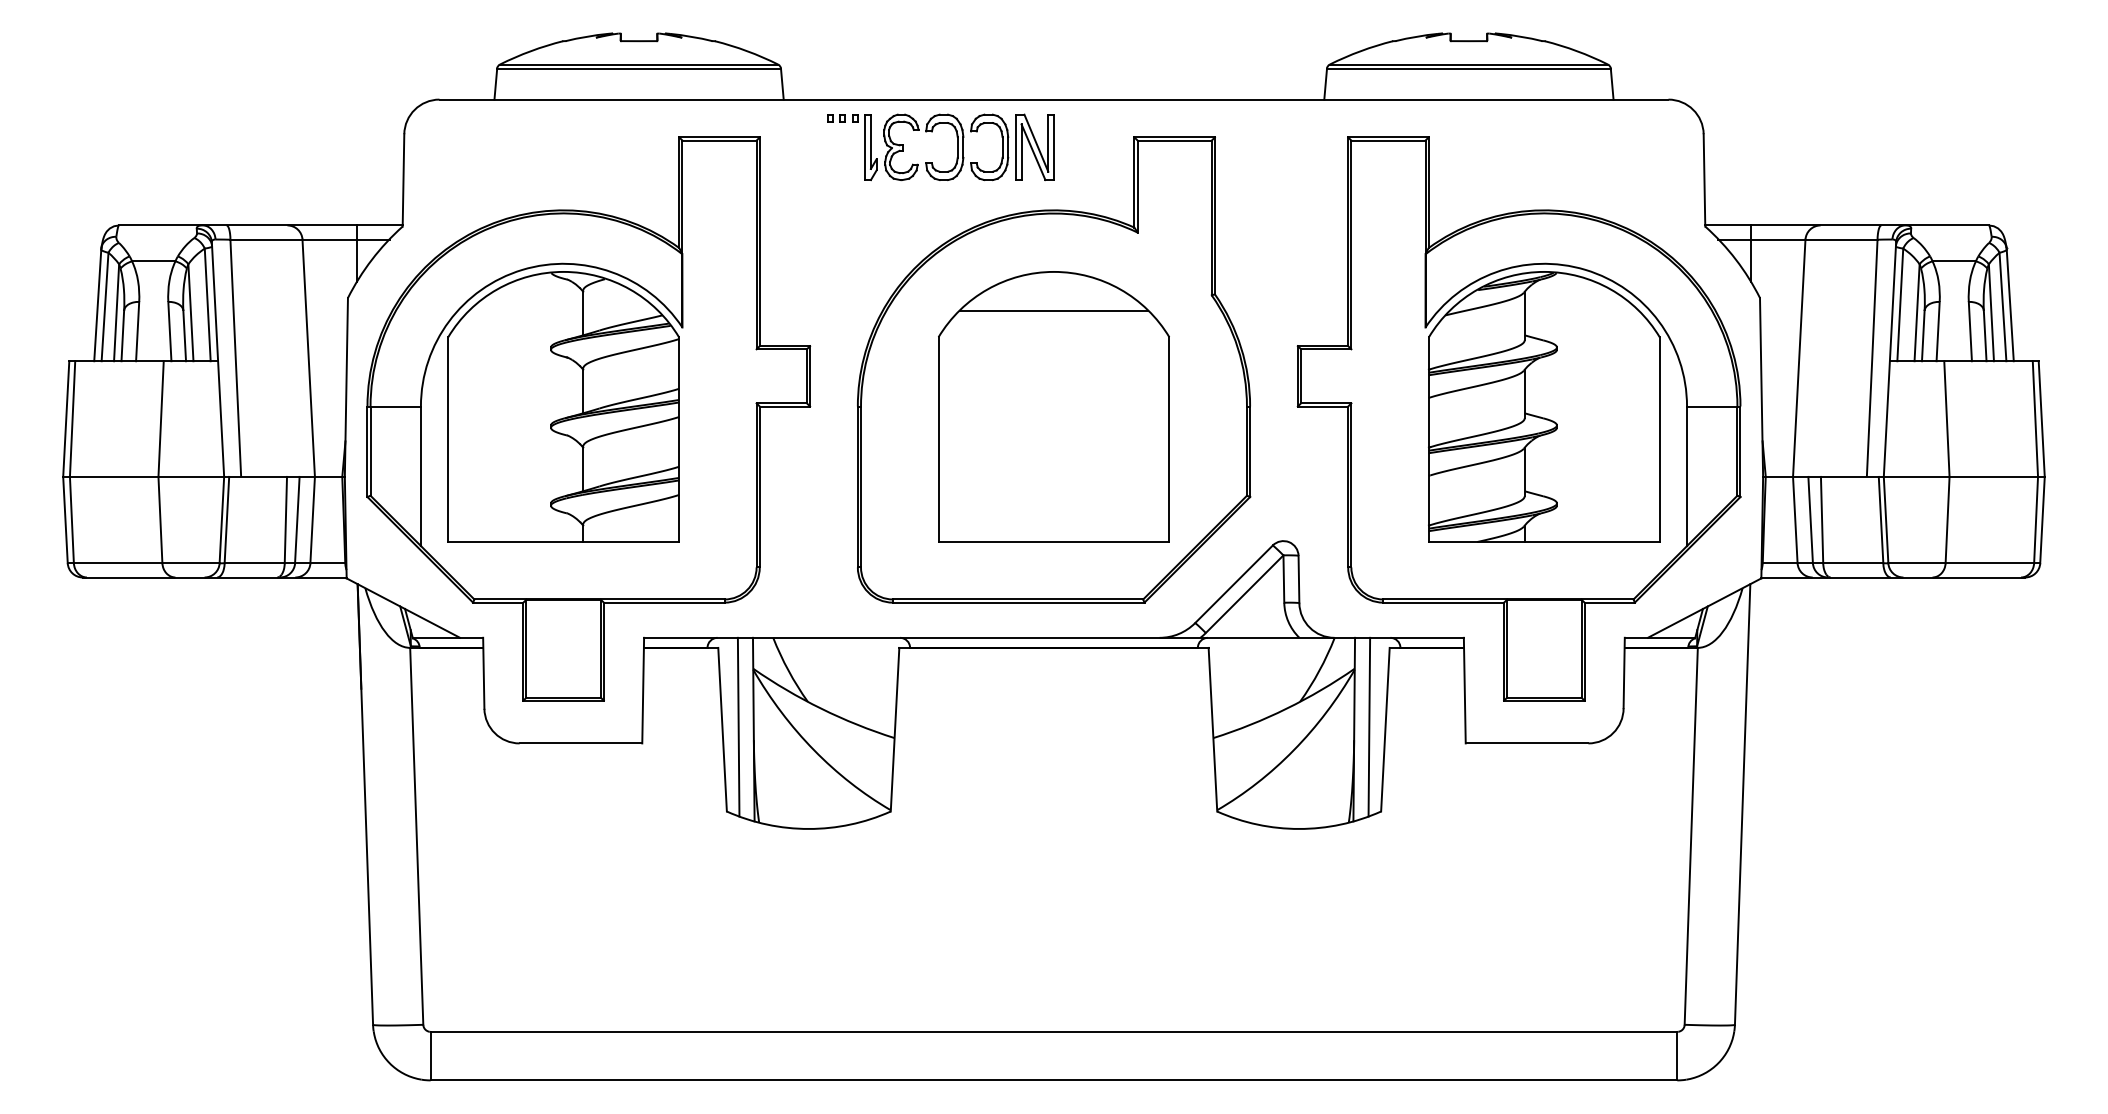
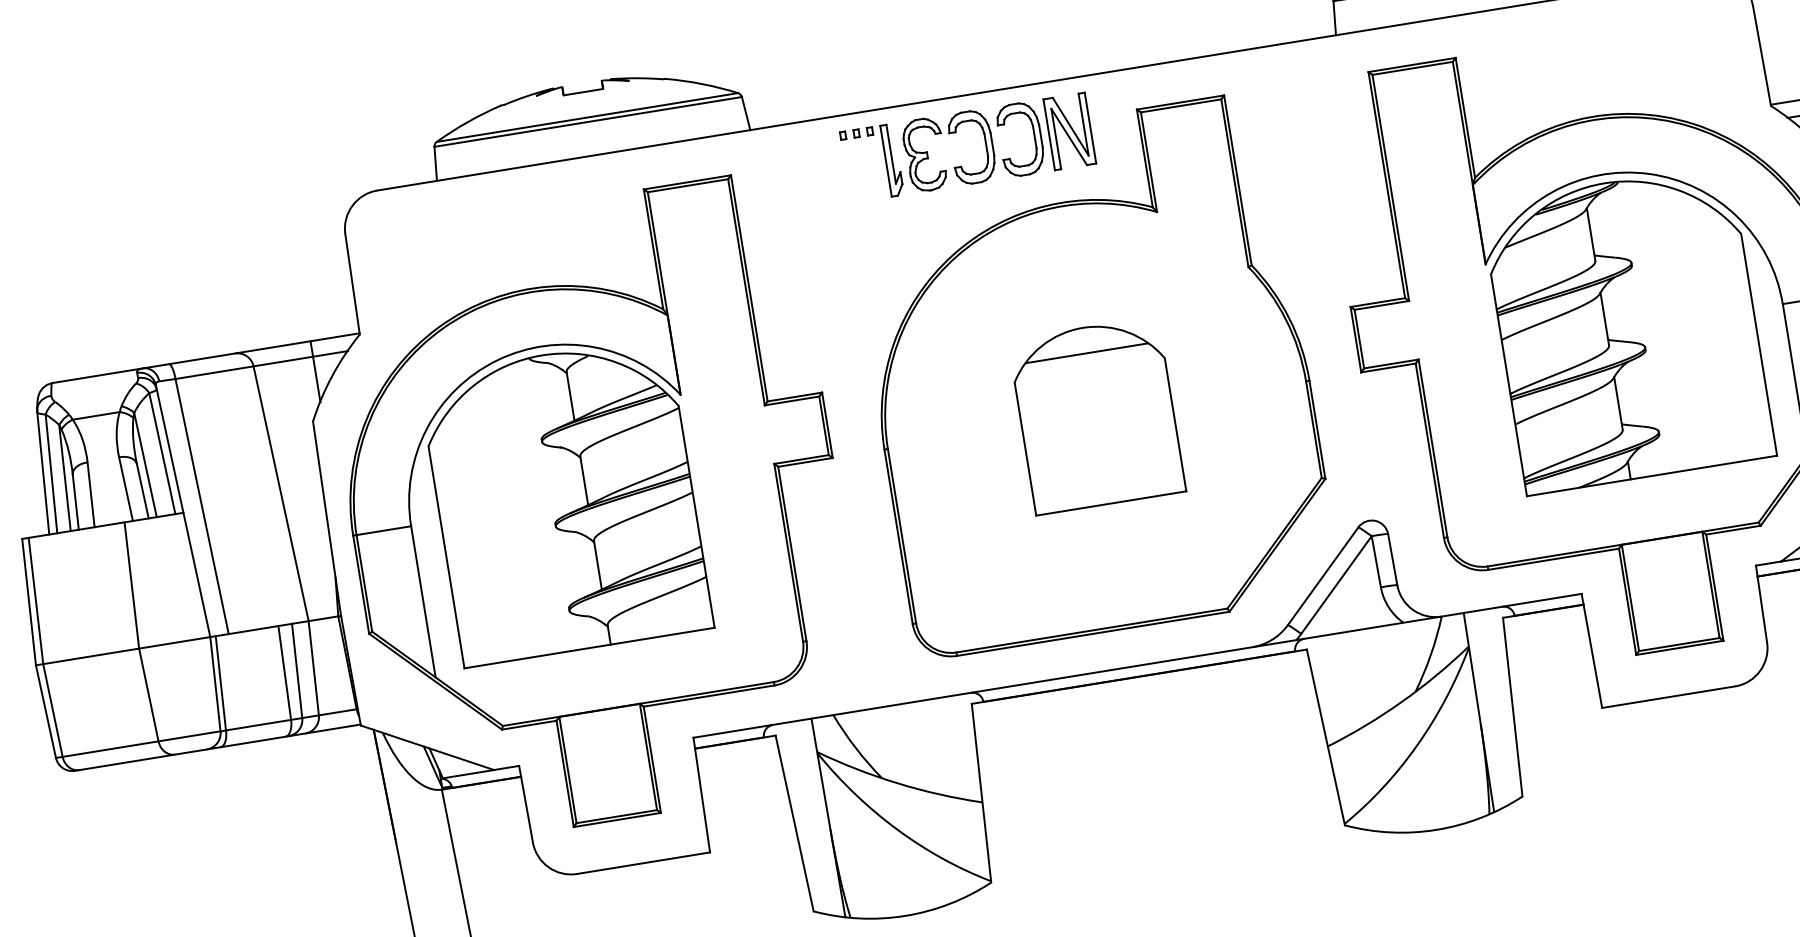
part: (932, 132) -> (956, 133), moved
part: (1053, 406) -> (1096, 415), size x0.6
line: (738, 726) -> (811, 817), removed
line: (1369, 726) -> (1494, 706), removed

